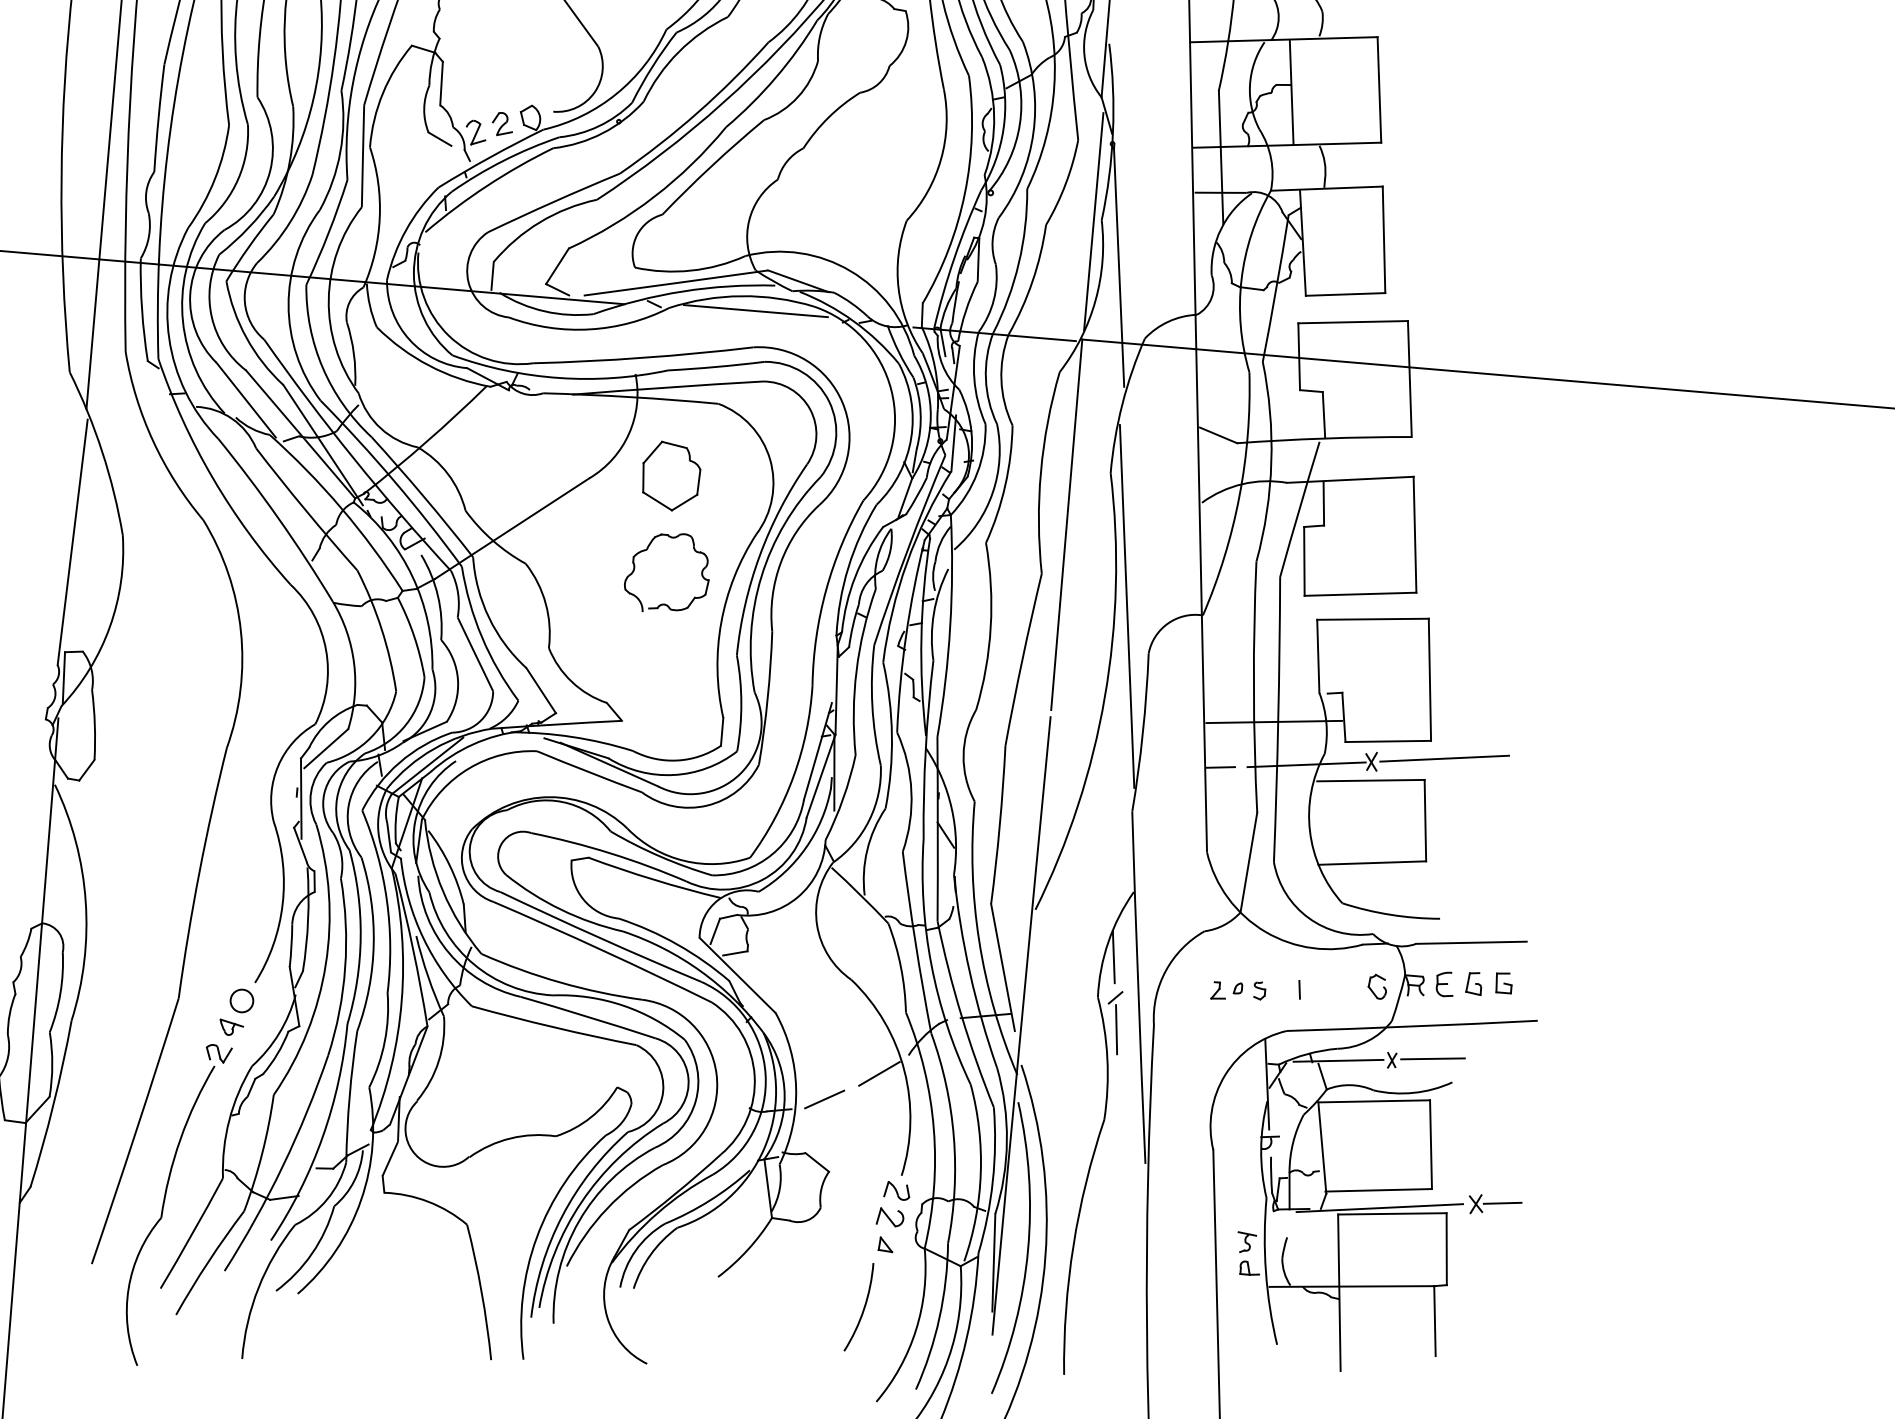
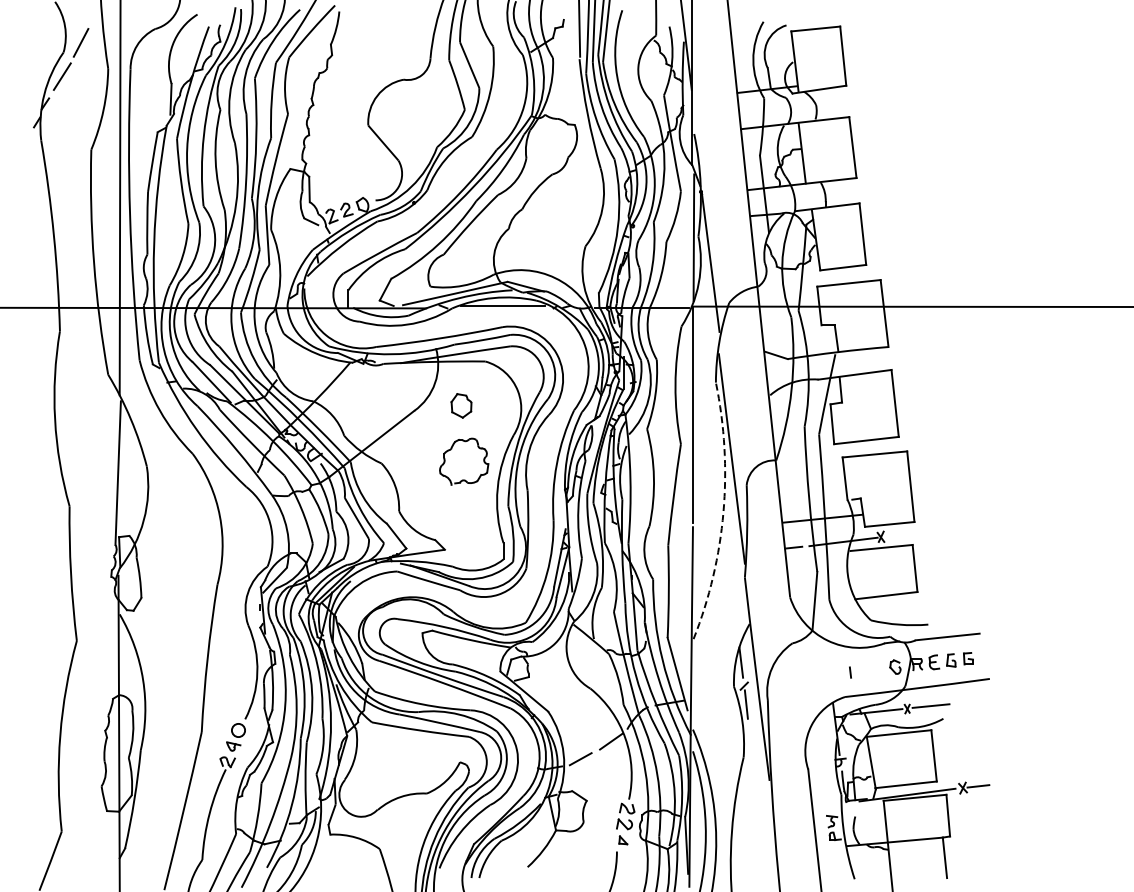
part: (671, 475) -> (461, 405), size x0.6
arc: (1104, 697) -> (723, 512), solid -> dashed
line: (1445, 758) -> (923, 531), removed
part: (1237, 989) -> (814, 675), removed

